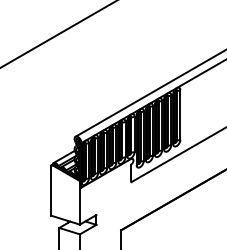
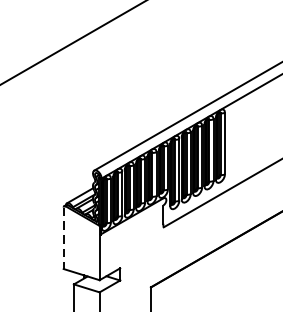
line: (51, 190) -> (64, 237), solid -> dashed

